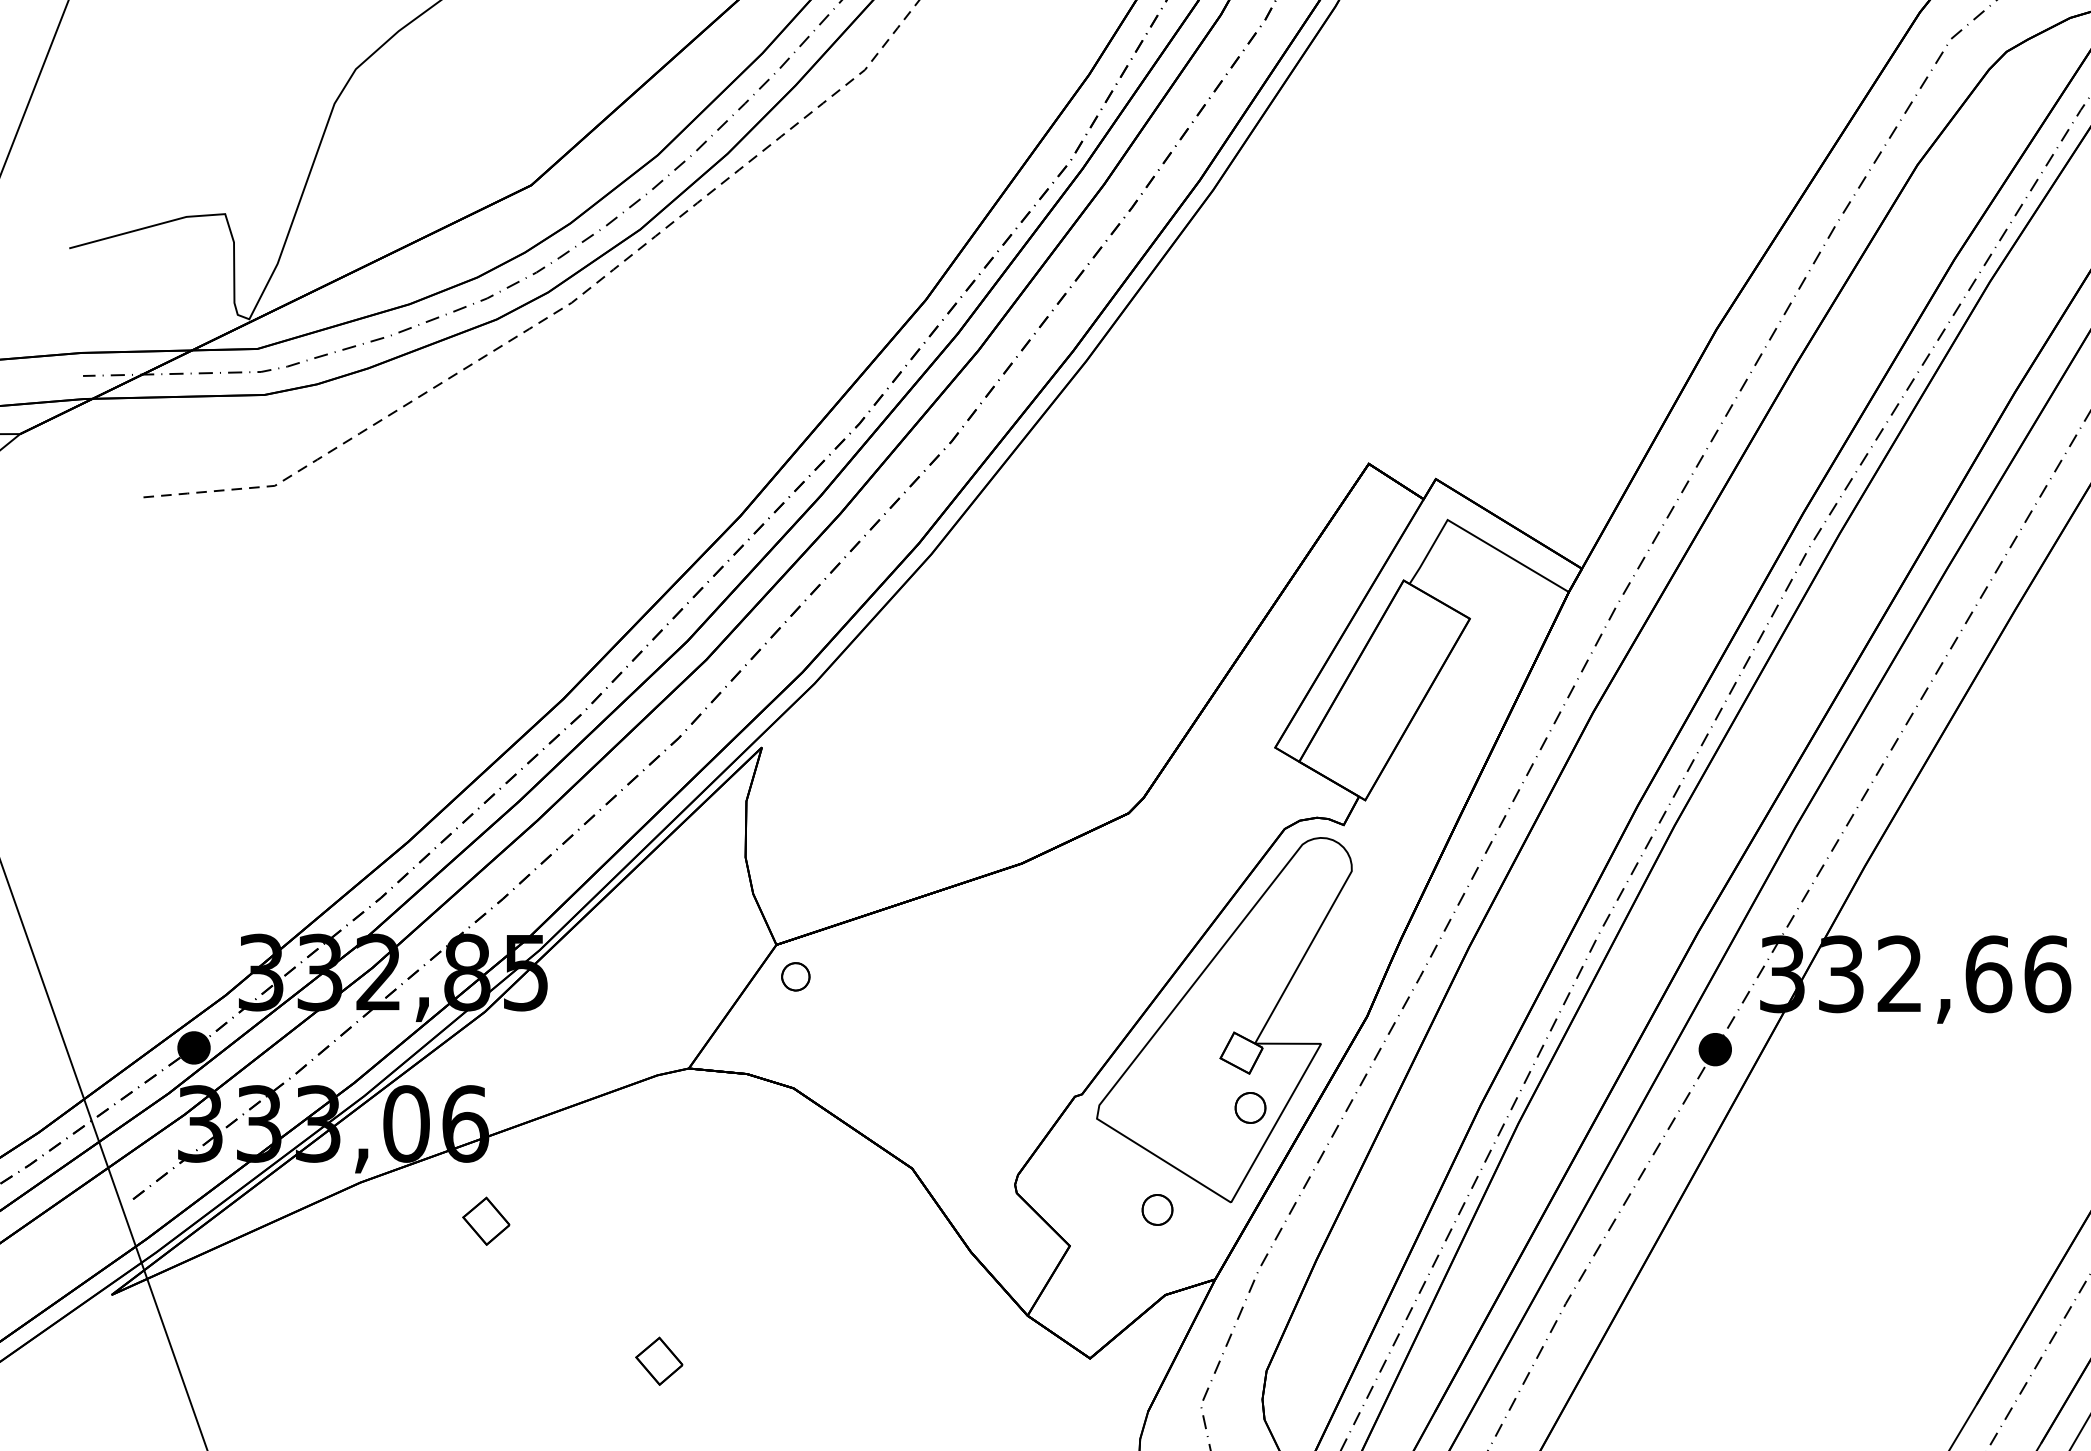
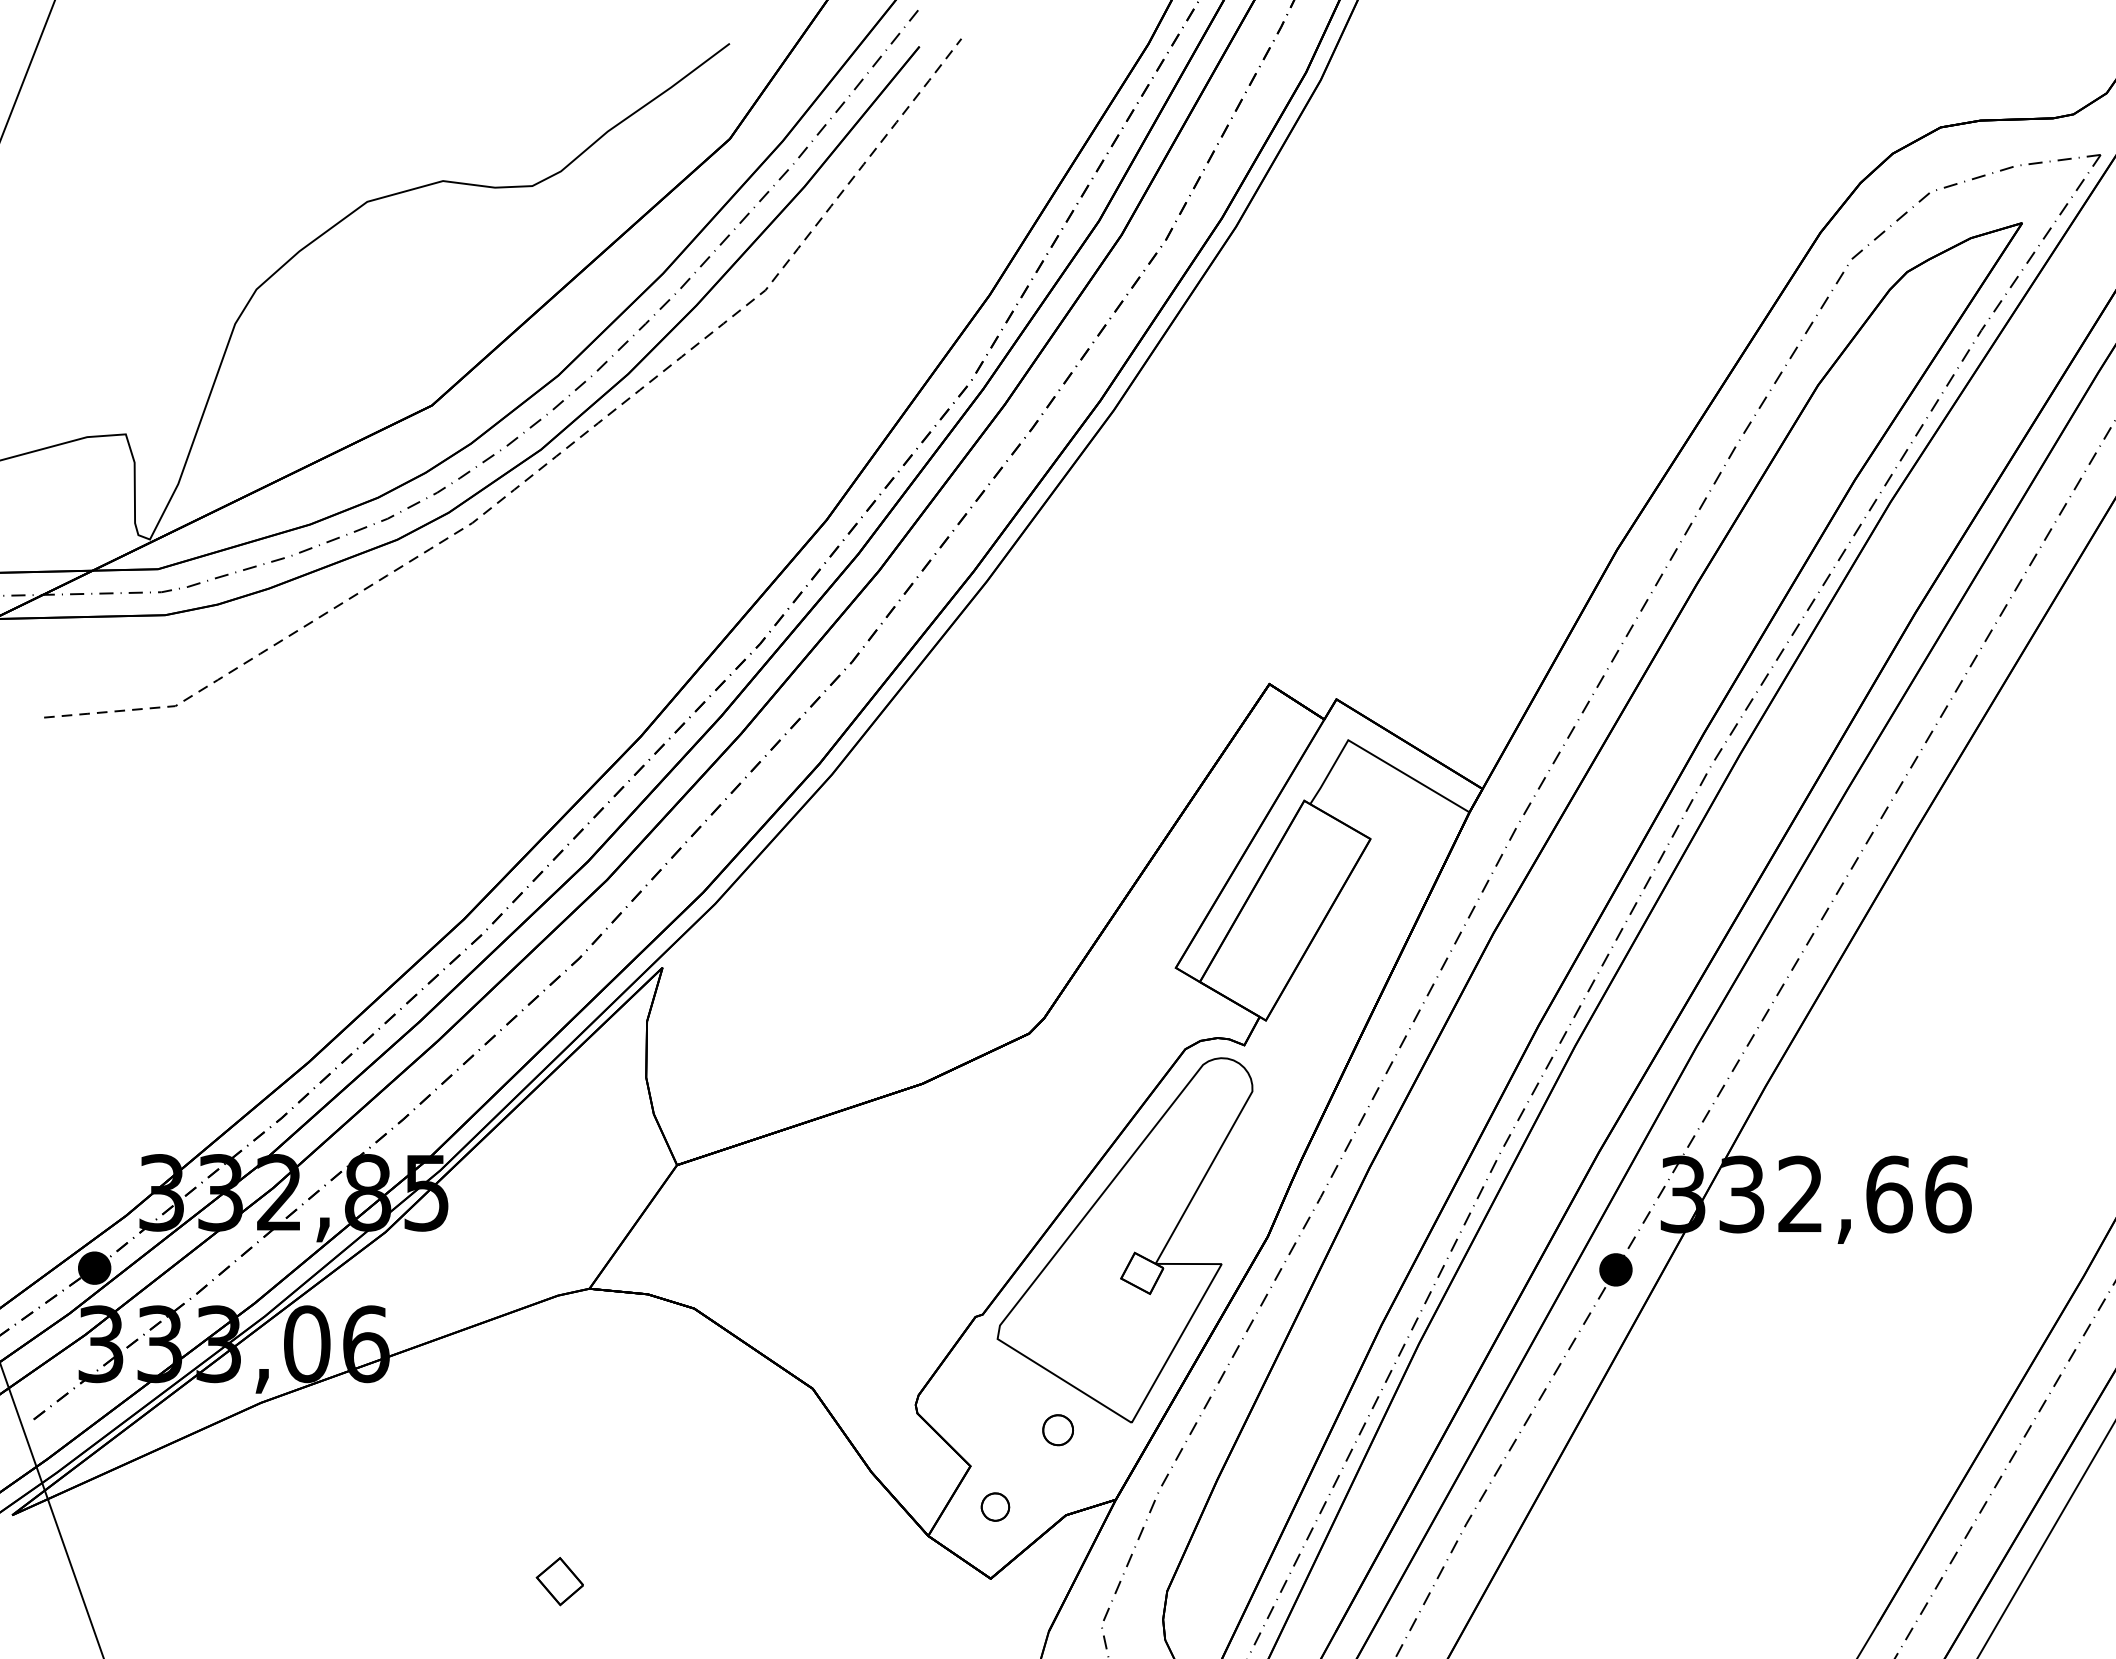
part: (795, 976) -> (995, 1506), moved
part: (1249, 1108) -> (1150, 1328), removed
part: (485, 1221) -> (386, 1441), removed

